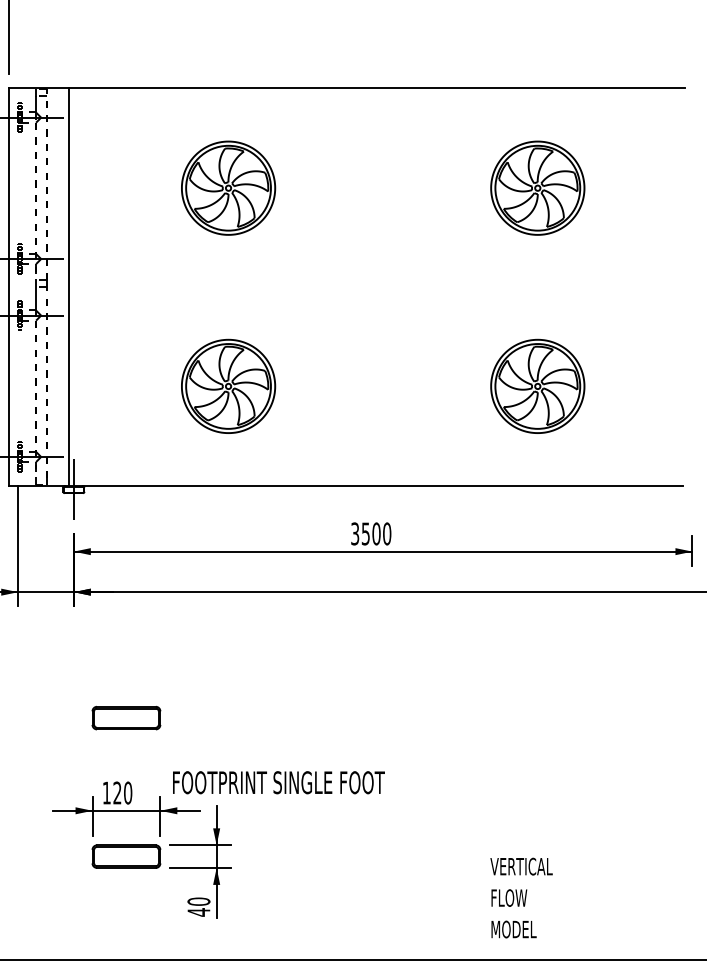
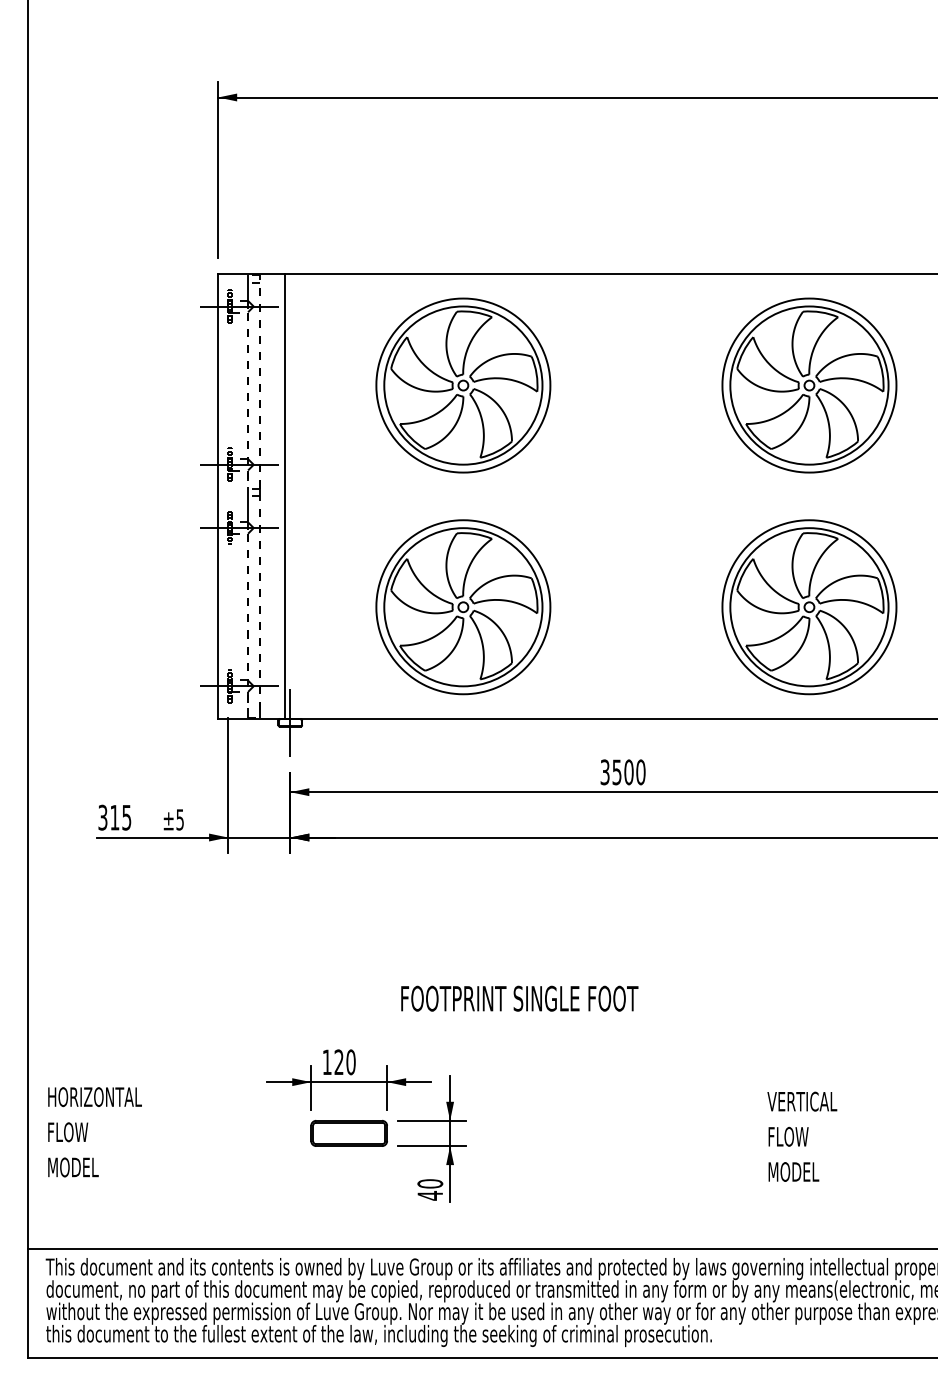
part: (228, 188) -> (463, 385), size x1.67
part: (537, 188) -> (809, 385), size x1.67
part: (228, 386) -> (463, 607), size x1.67
part: (537, 386) -> (809, 607), size x1.67
part: (125, 718) -> (348, 978), removed
text: (278, 782) -> (519, 998), moved
text: (521, 897) -> (802, 1136), moved

